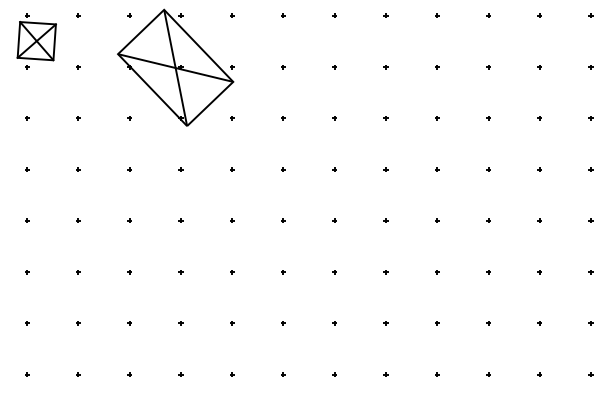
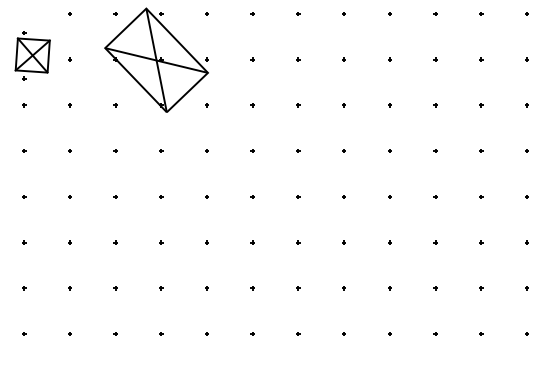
part: (36, 41) -> (32, 55), moved

